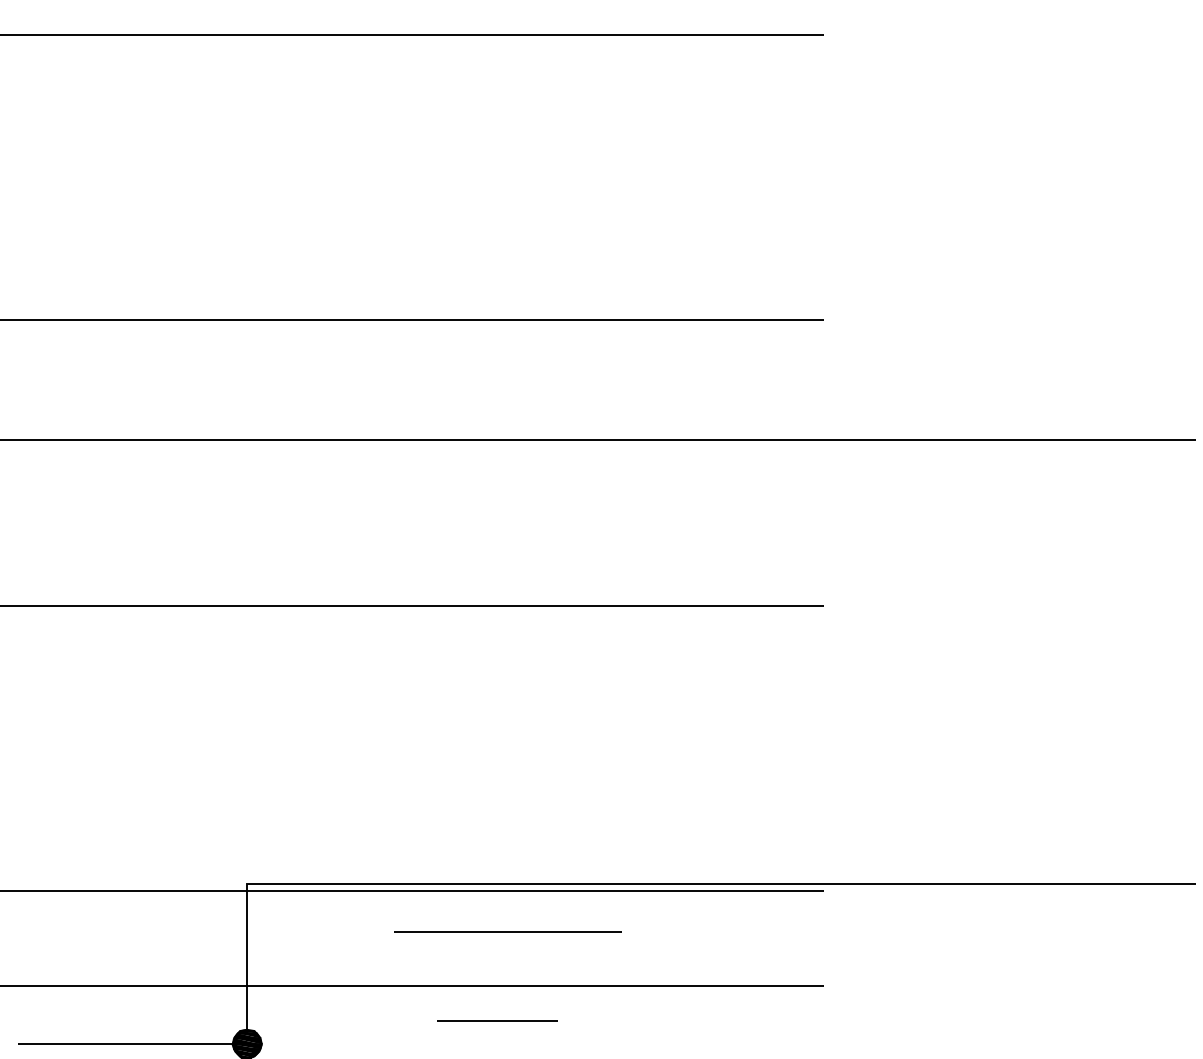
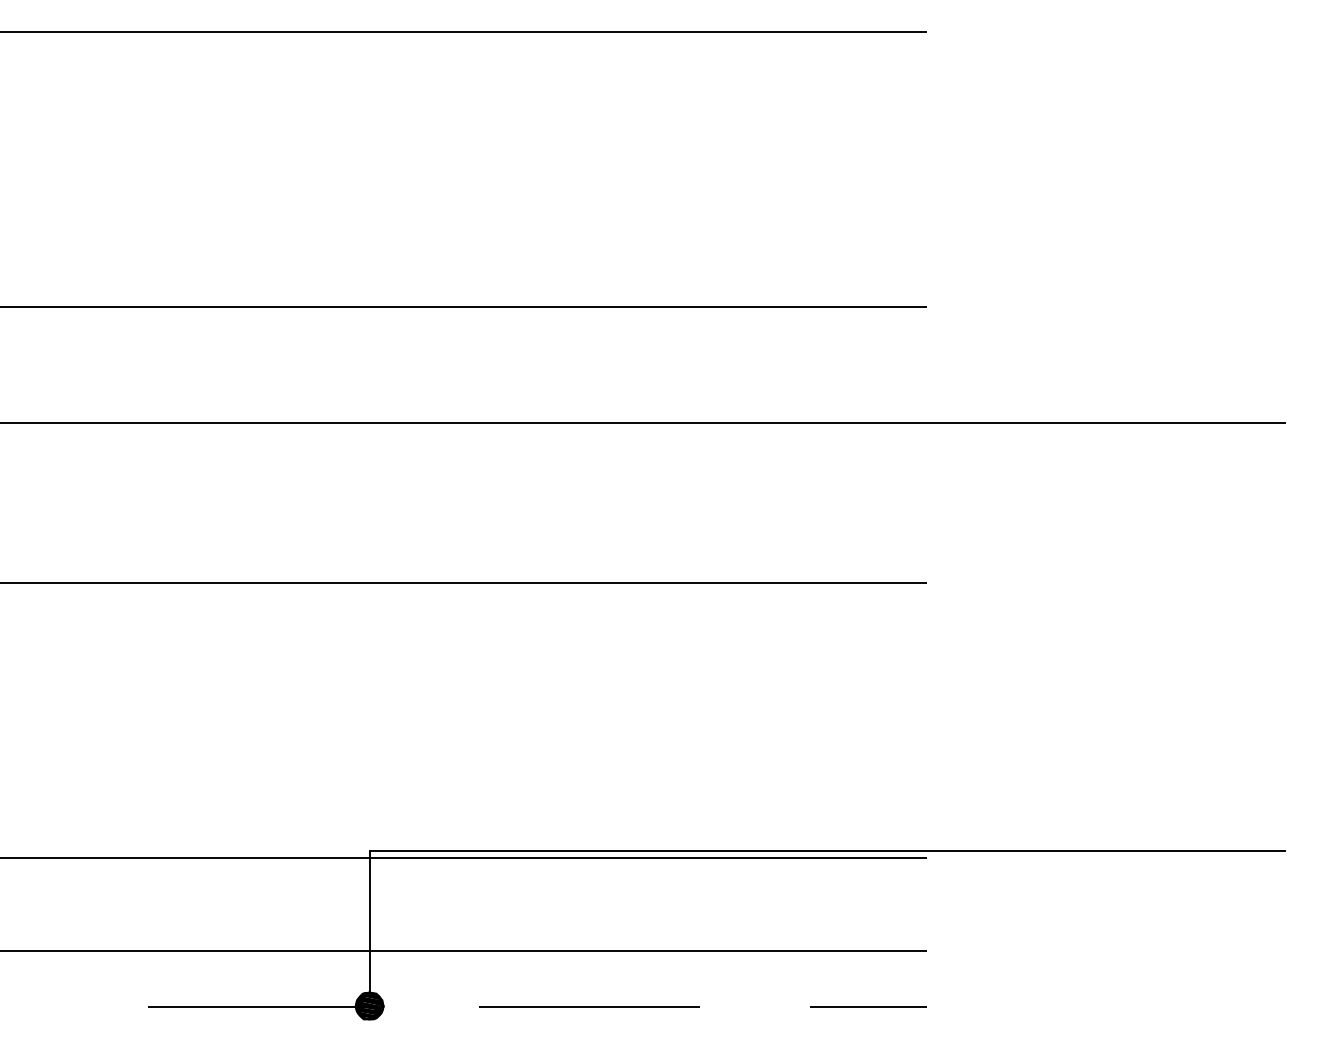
line: (507, 931) -> (589, 1006), moved
line: (497, 1020) -> (868, 1006), moved

